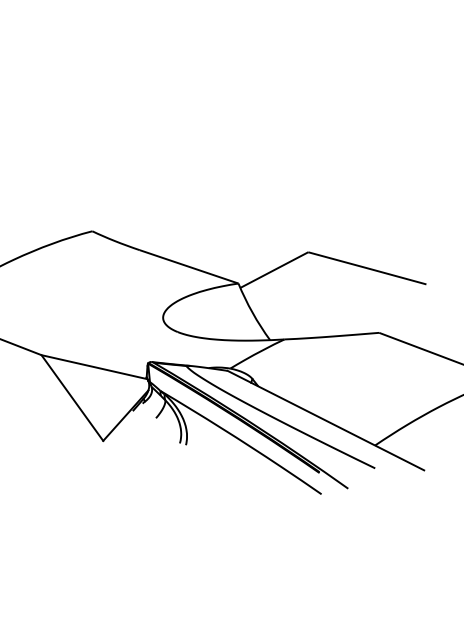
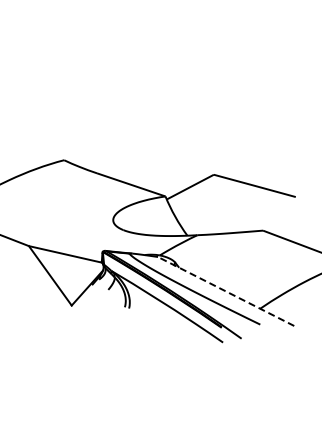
line: (325, 420) -> (225, 291), solid -> dashed

